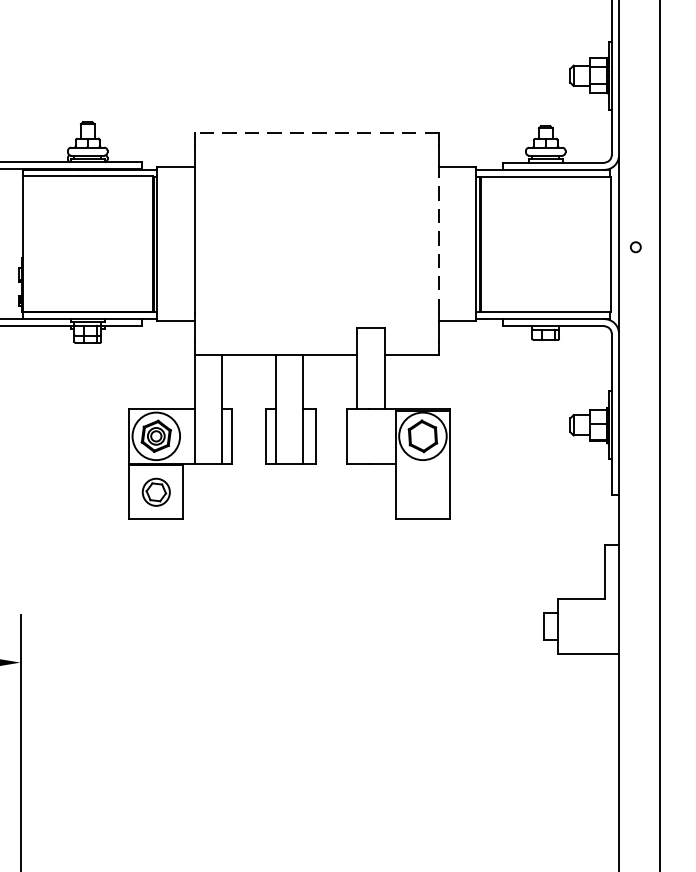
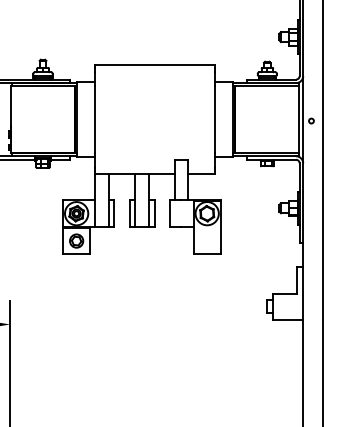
line: (317, 133) -> (155, 65), dashed -> solid
line: (437, 244) -> (214, 119), dashed -> solid

